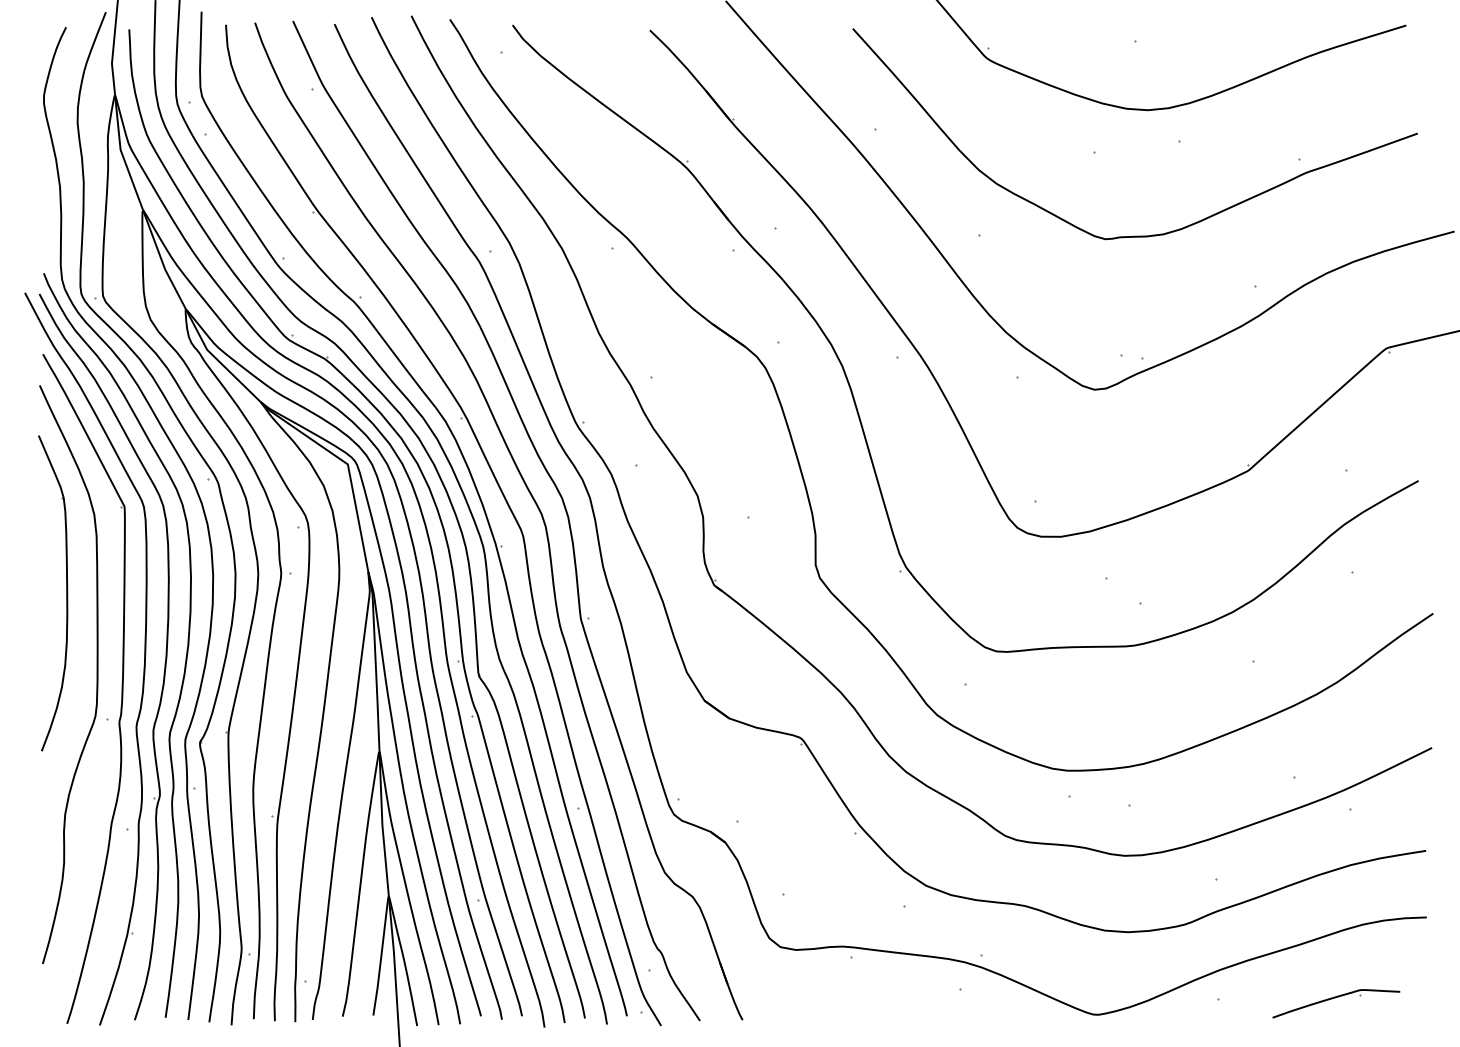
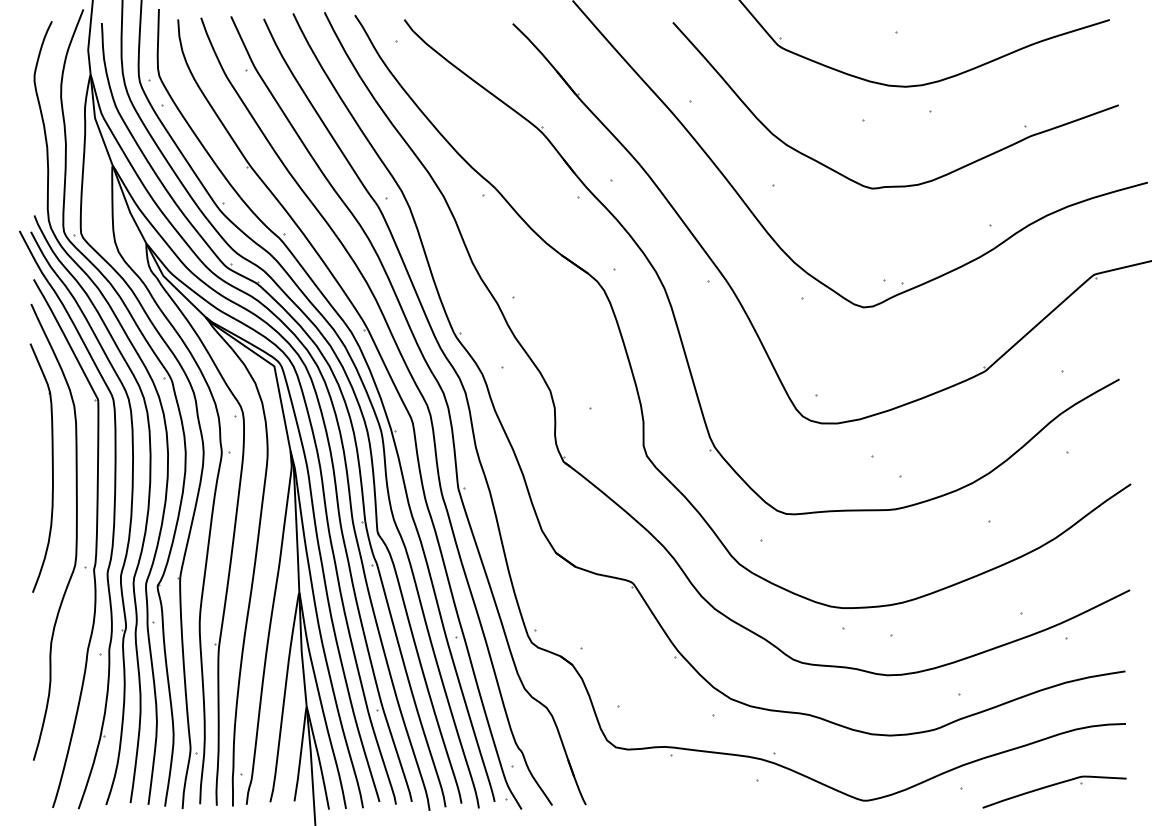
part: (1336, 1003) -> (1054, 791), size x1.43

